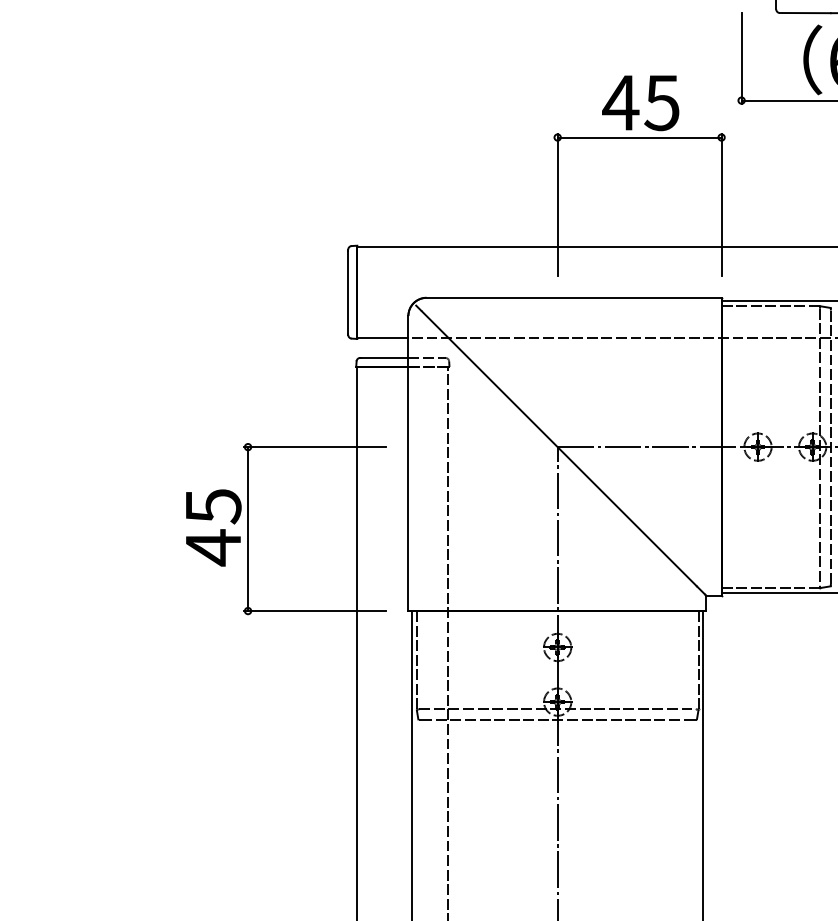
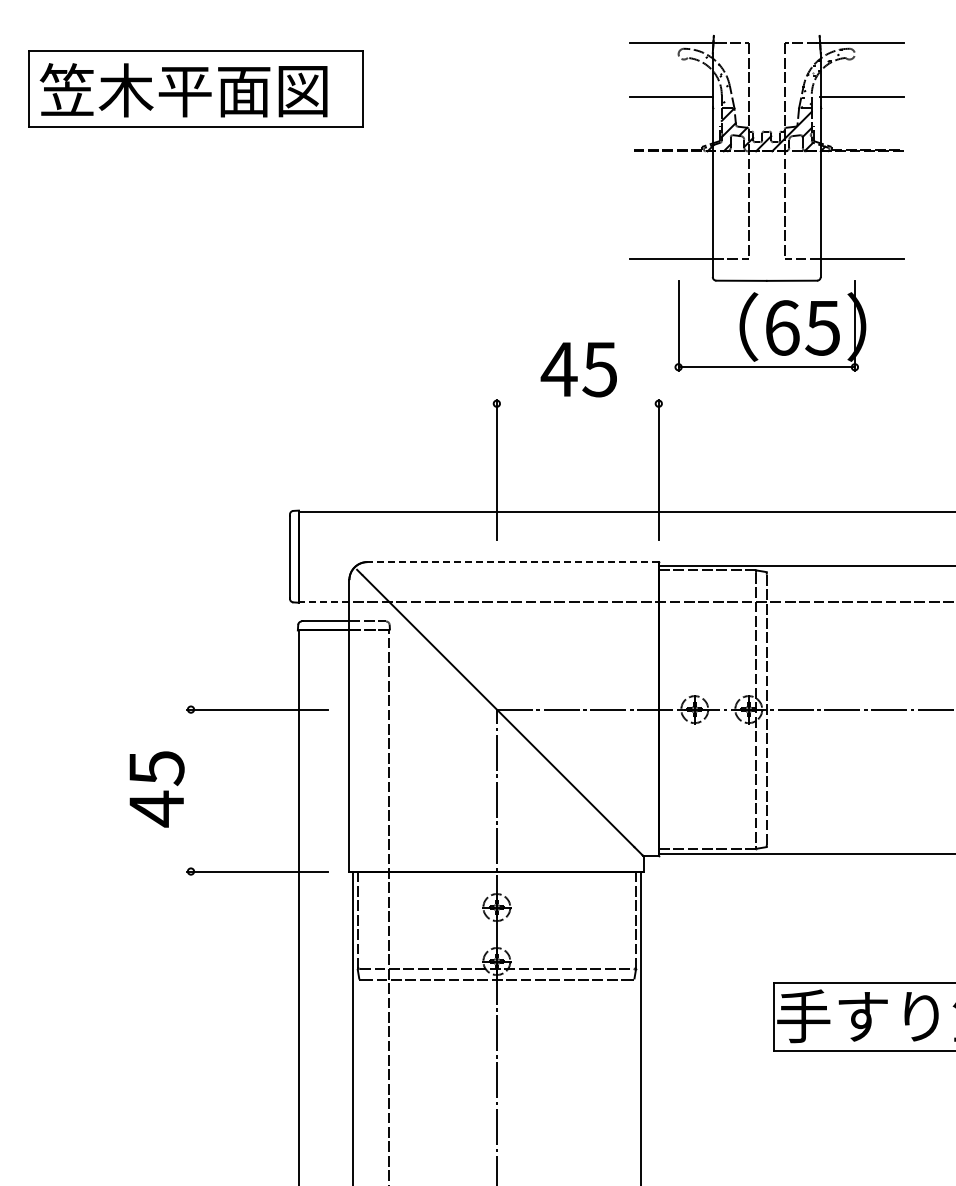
line: (639, 137) -> (577, 403), removed
line: (574, 298) -> (513, 562), solid -> dashed
line: (382, 337) -> (323, 601), solid -> dashed
line: (247, 529) -> (190, 790), removed

